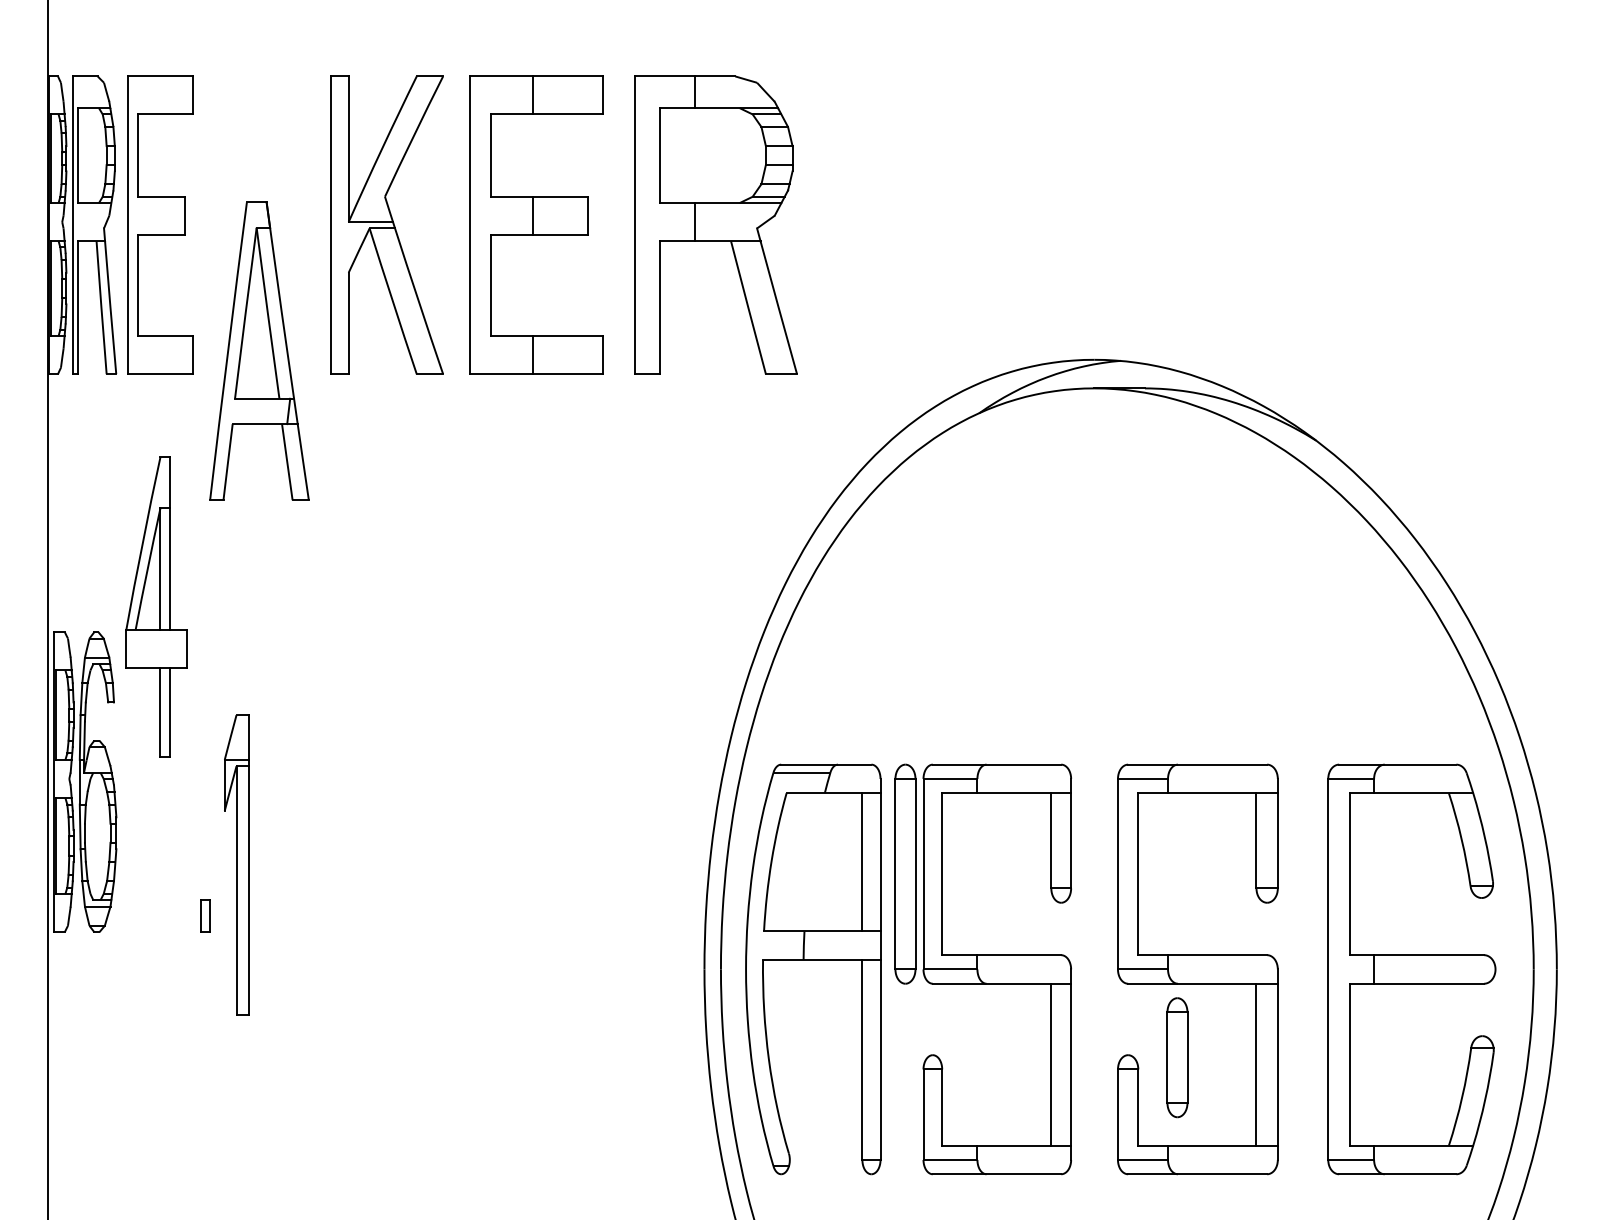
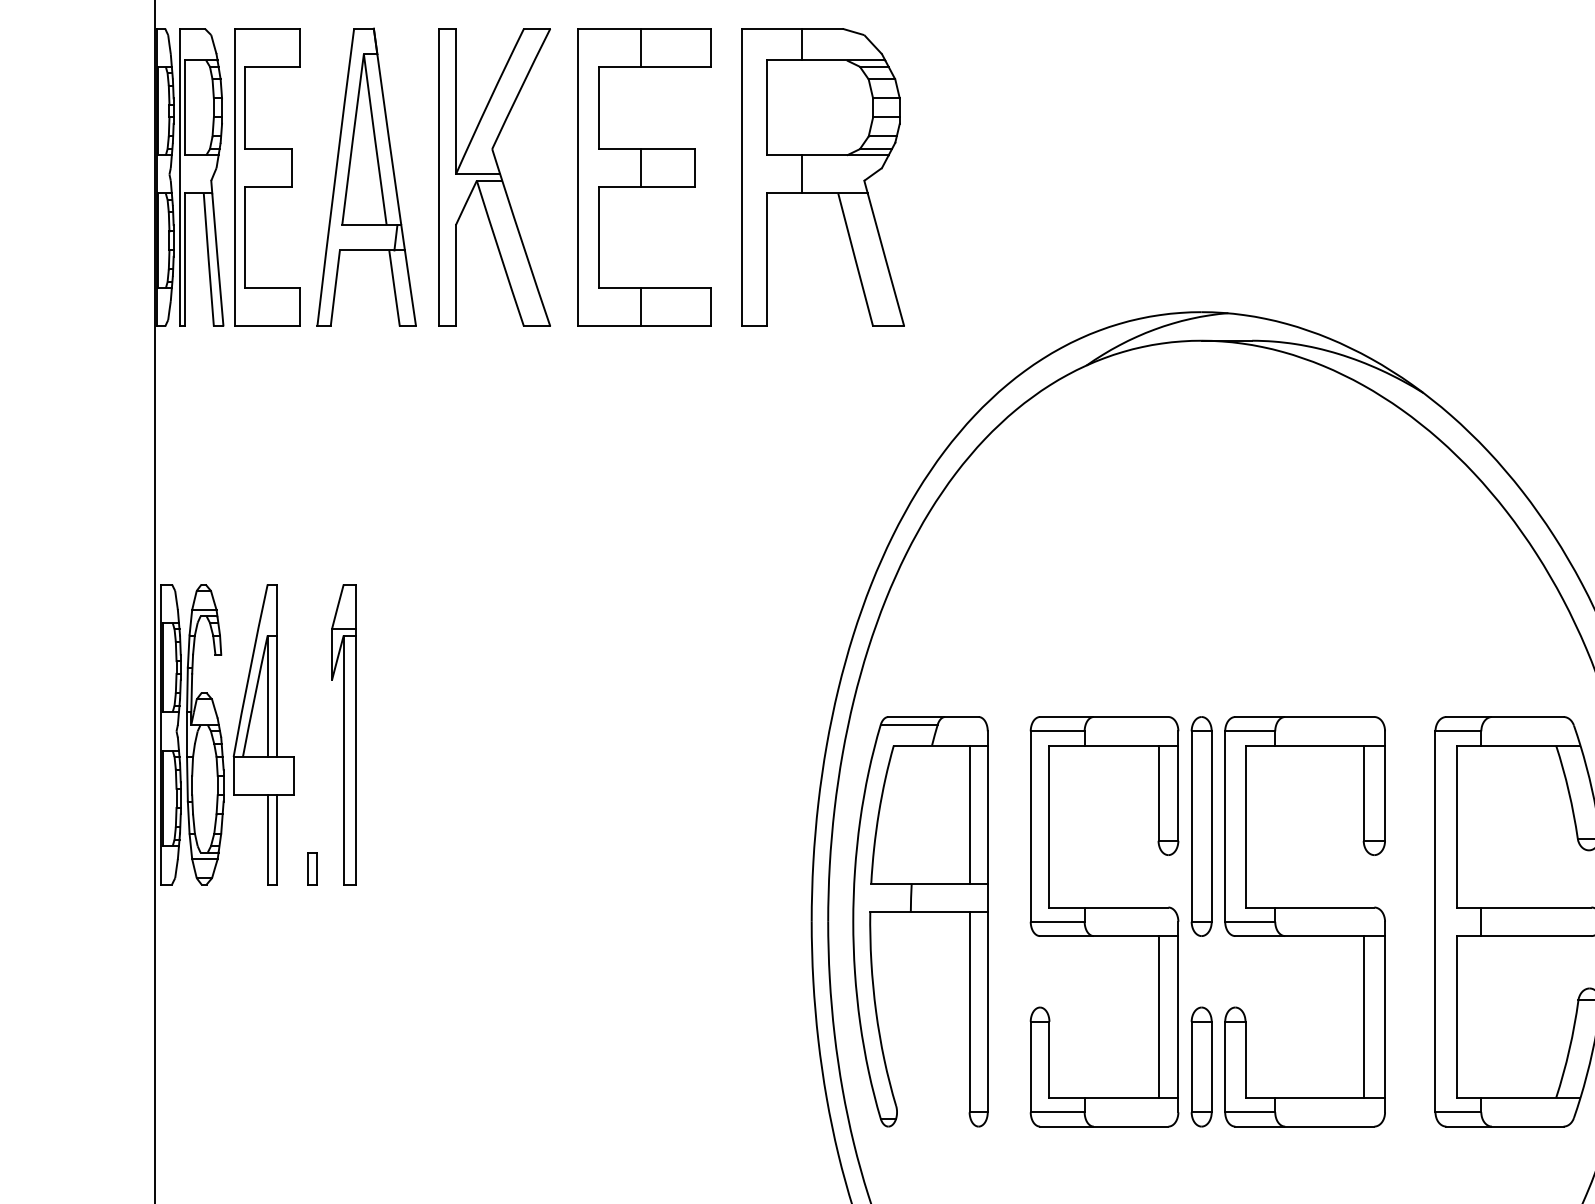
part: (259, 350) -> (366, 176), moved
part: (156, 606) -> (263, 733), moved
part: (236, 864) -> (343, 733), moved
part: (905, 873) -> (1201, 825), moved
part: (1177, 1057) -> (1201, 1066), moved

